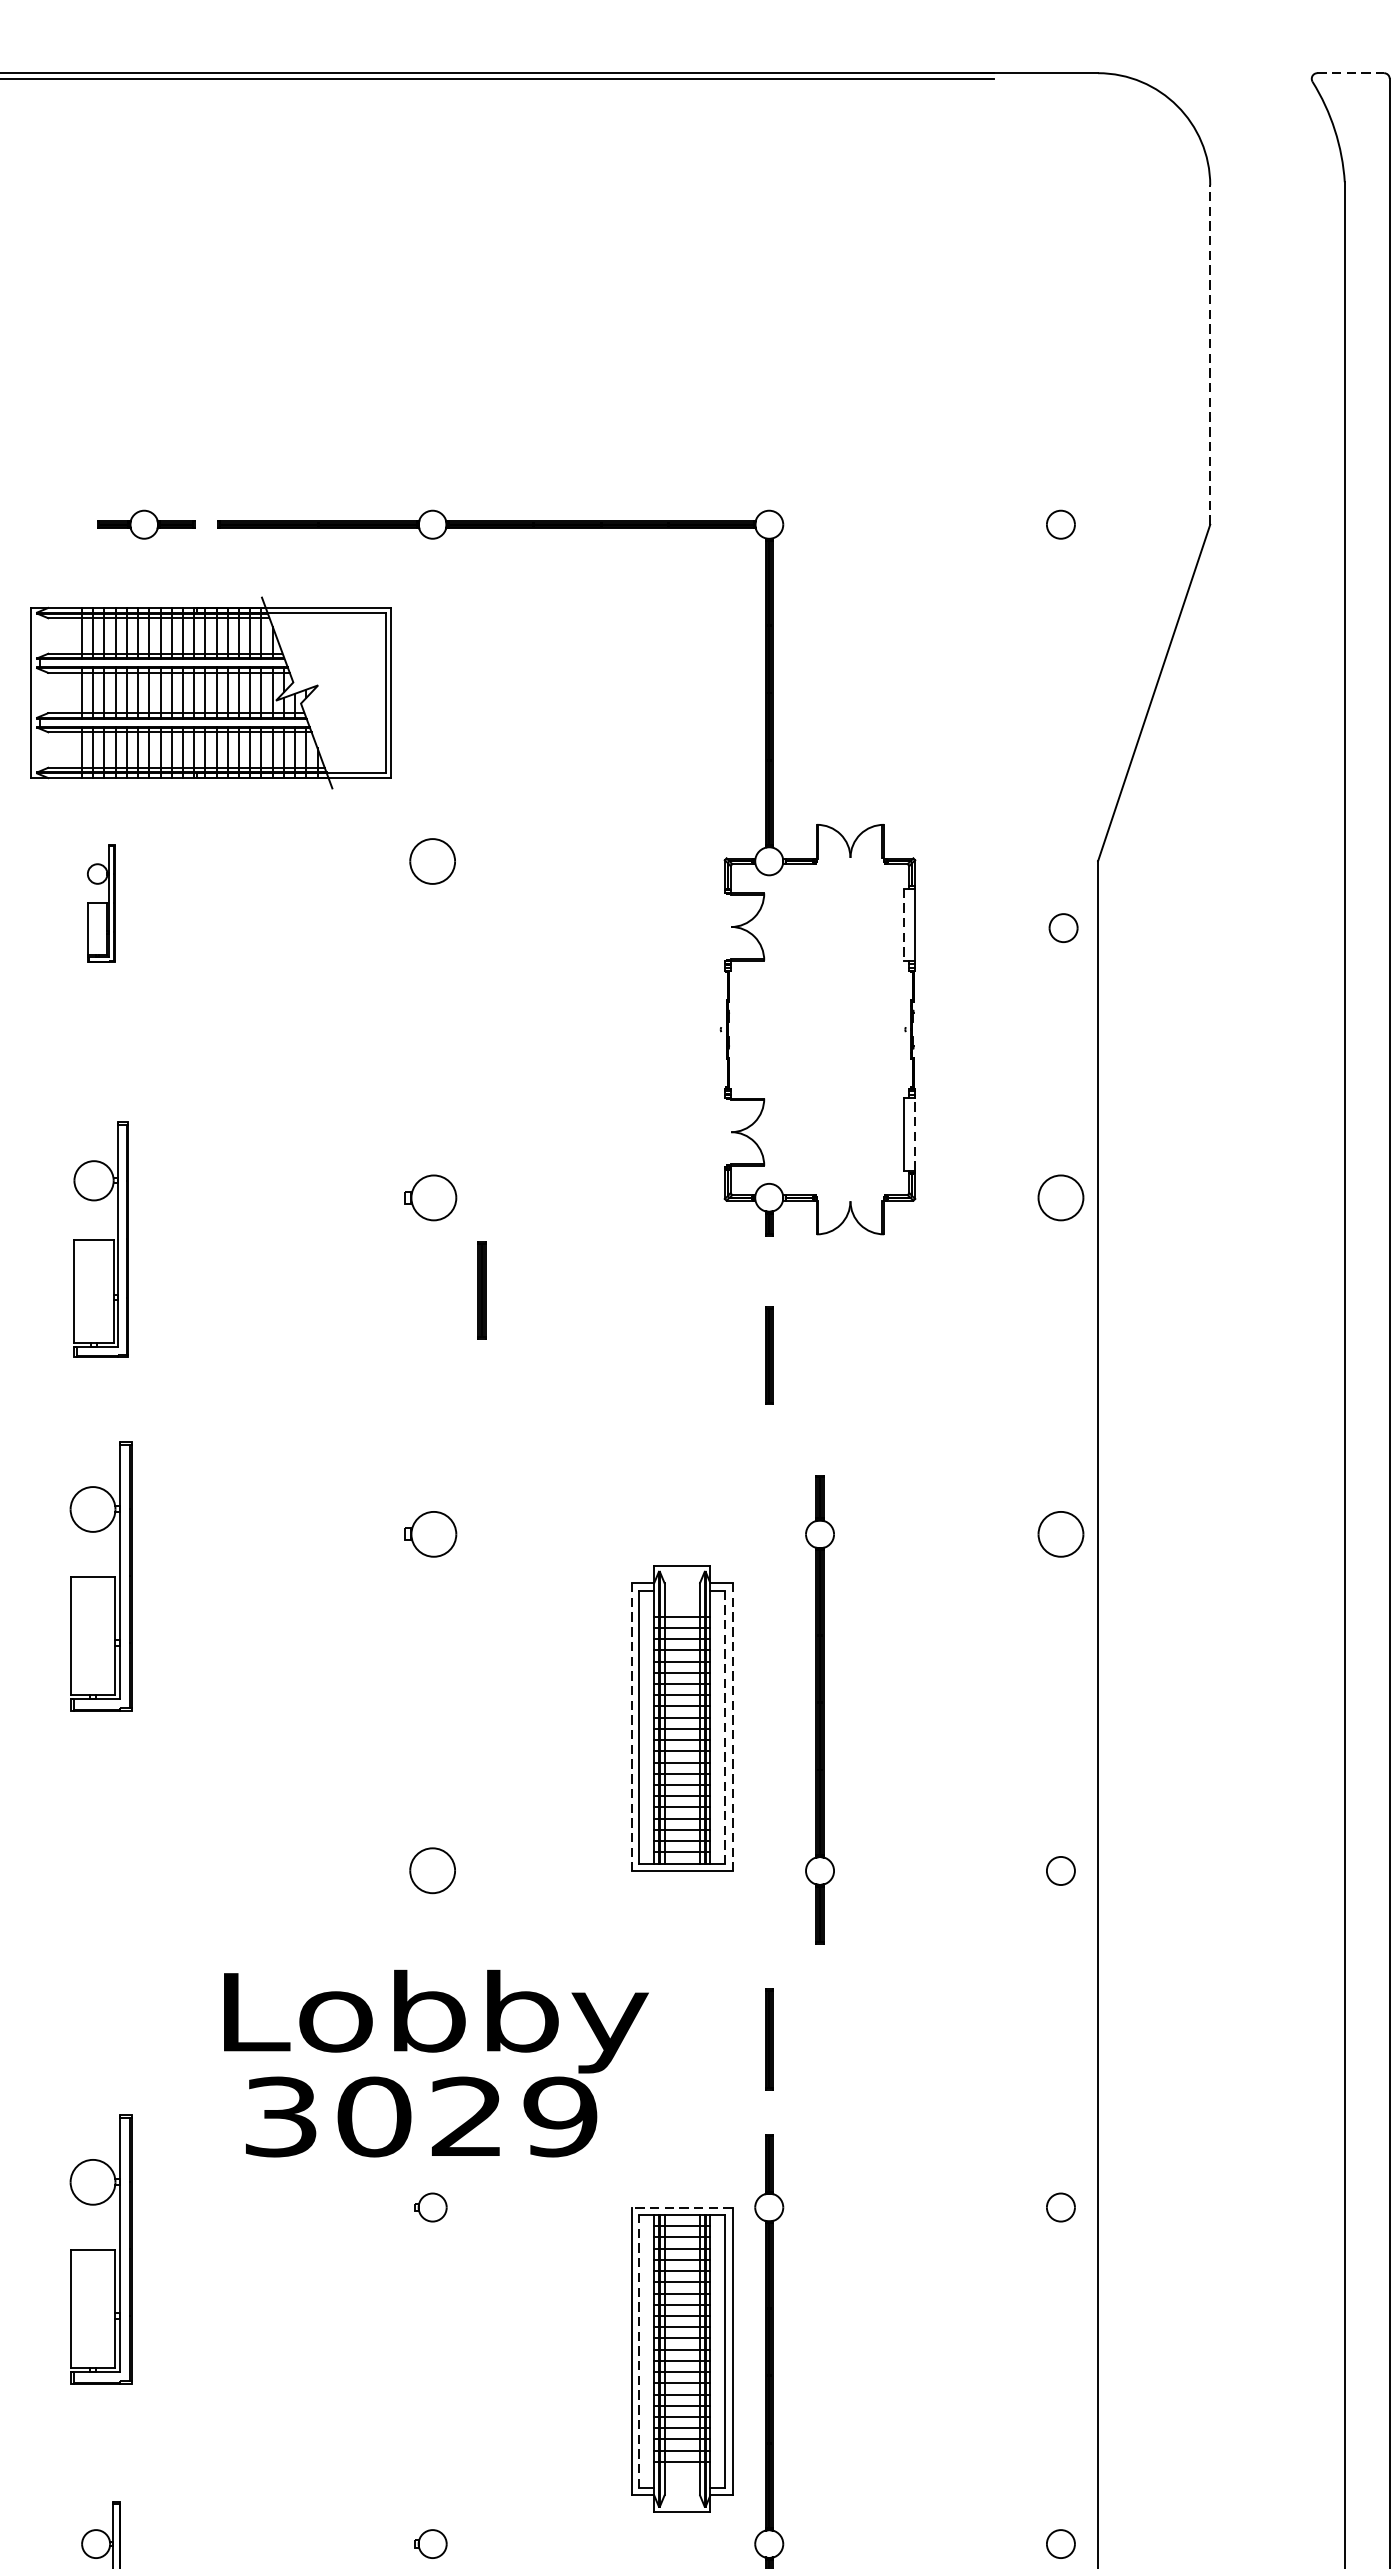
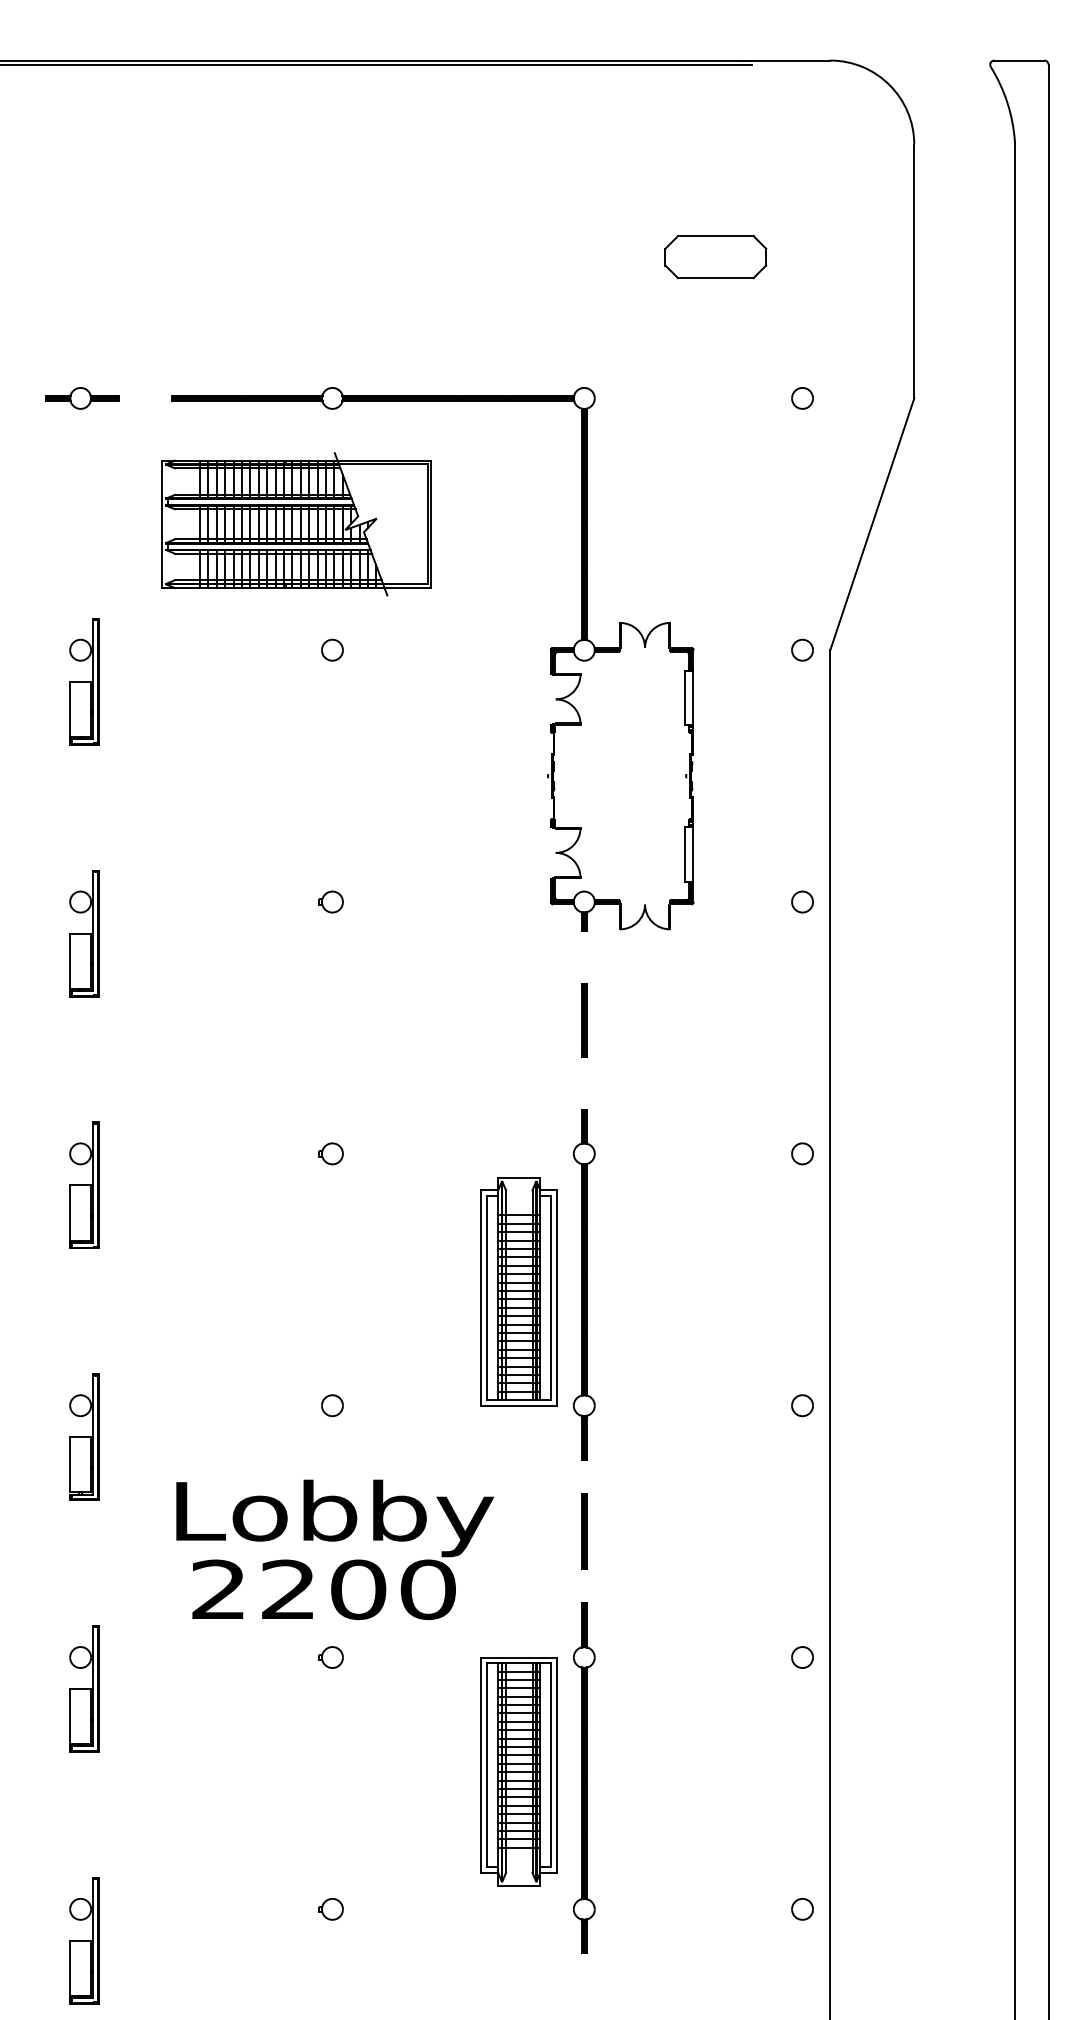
line: (1350, 73) -> (1019, 60), dashed -> solid
part: (944, 336) -> (715, 257), added
line: (1210, 355) -> (914, 271), dashed -> solid
part: (146, 524) -> (82, 398), moved
part: (210, 693) -> (296, 524), moved
part: (432, 860) -> (332, 649), size x0.62
part: (101, 903) -> (84, 681), size x1.43
line: (904, 925) -> (685, 698), dashed -> solid
part: (1063, 927) -> (802, 649), moved
line: (915, 1132) -> (693, 853), dashed -> solid
part: (430, 1197) -> (330, 901), size x0.62
part: (1060, 1197) -> (802, 901), size x0.62
part: (101, 1239) -> (84, 933), size x0.71
part: (482, 1290) -> (369, 971), removed
part: (430, 1533) -> (330, 1153), size x0.62
part: (1060, 1533) -> (802, 1153), size x0.62
part: (101, 1575) -> (84, 1184), size x0.62
part: (818, 1708) -> (583, 1284), moved
line: (631, 1726) -> (481, 1297), dashed -> solid
line: (733, 1726) -> (557, 1297), dashed -> solid
line: (725, 1727) -> (551, 1298), dashed -> solid
part: (432, 1870) -> (332, 1405), size x0.62
part: (101, 1912) -> (84, 1436), added
text: (420, 2116) -> (323, 1589), 3029 -> 2200
line: (682, 2207) -> (519, 1657), dashed -> solid
part: (101, 2248) -> (84, 1688), size x0.62
line: (639, 2350) -> (487, 1764), dashed -> solid

